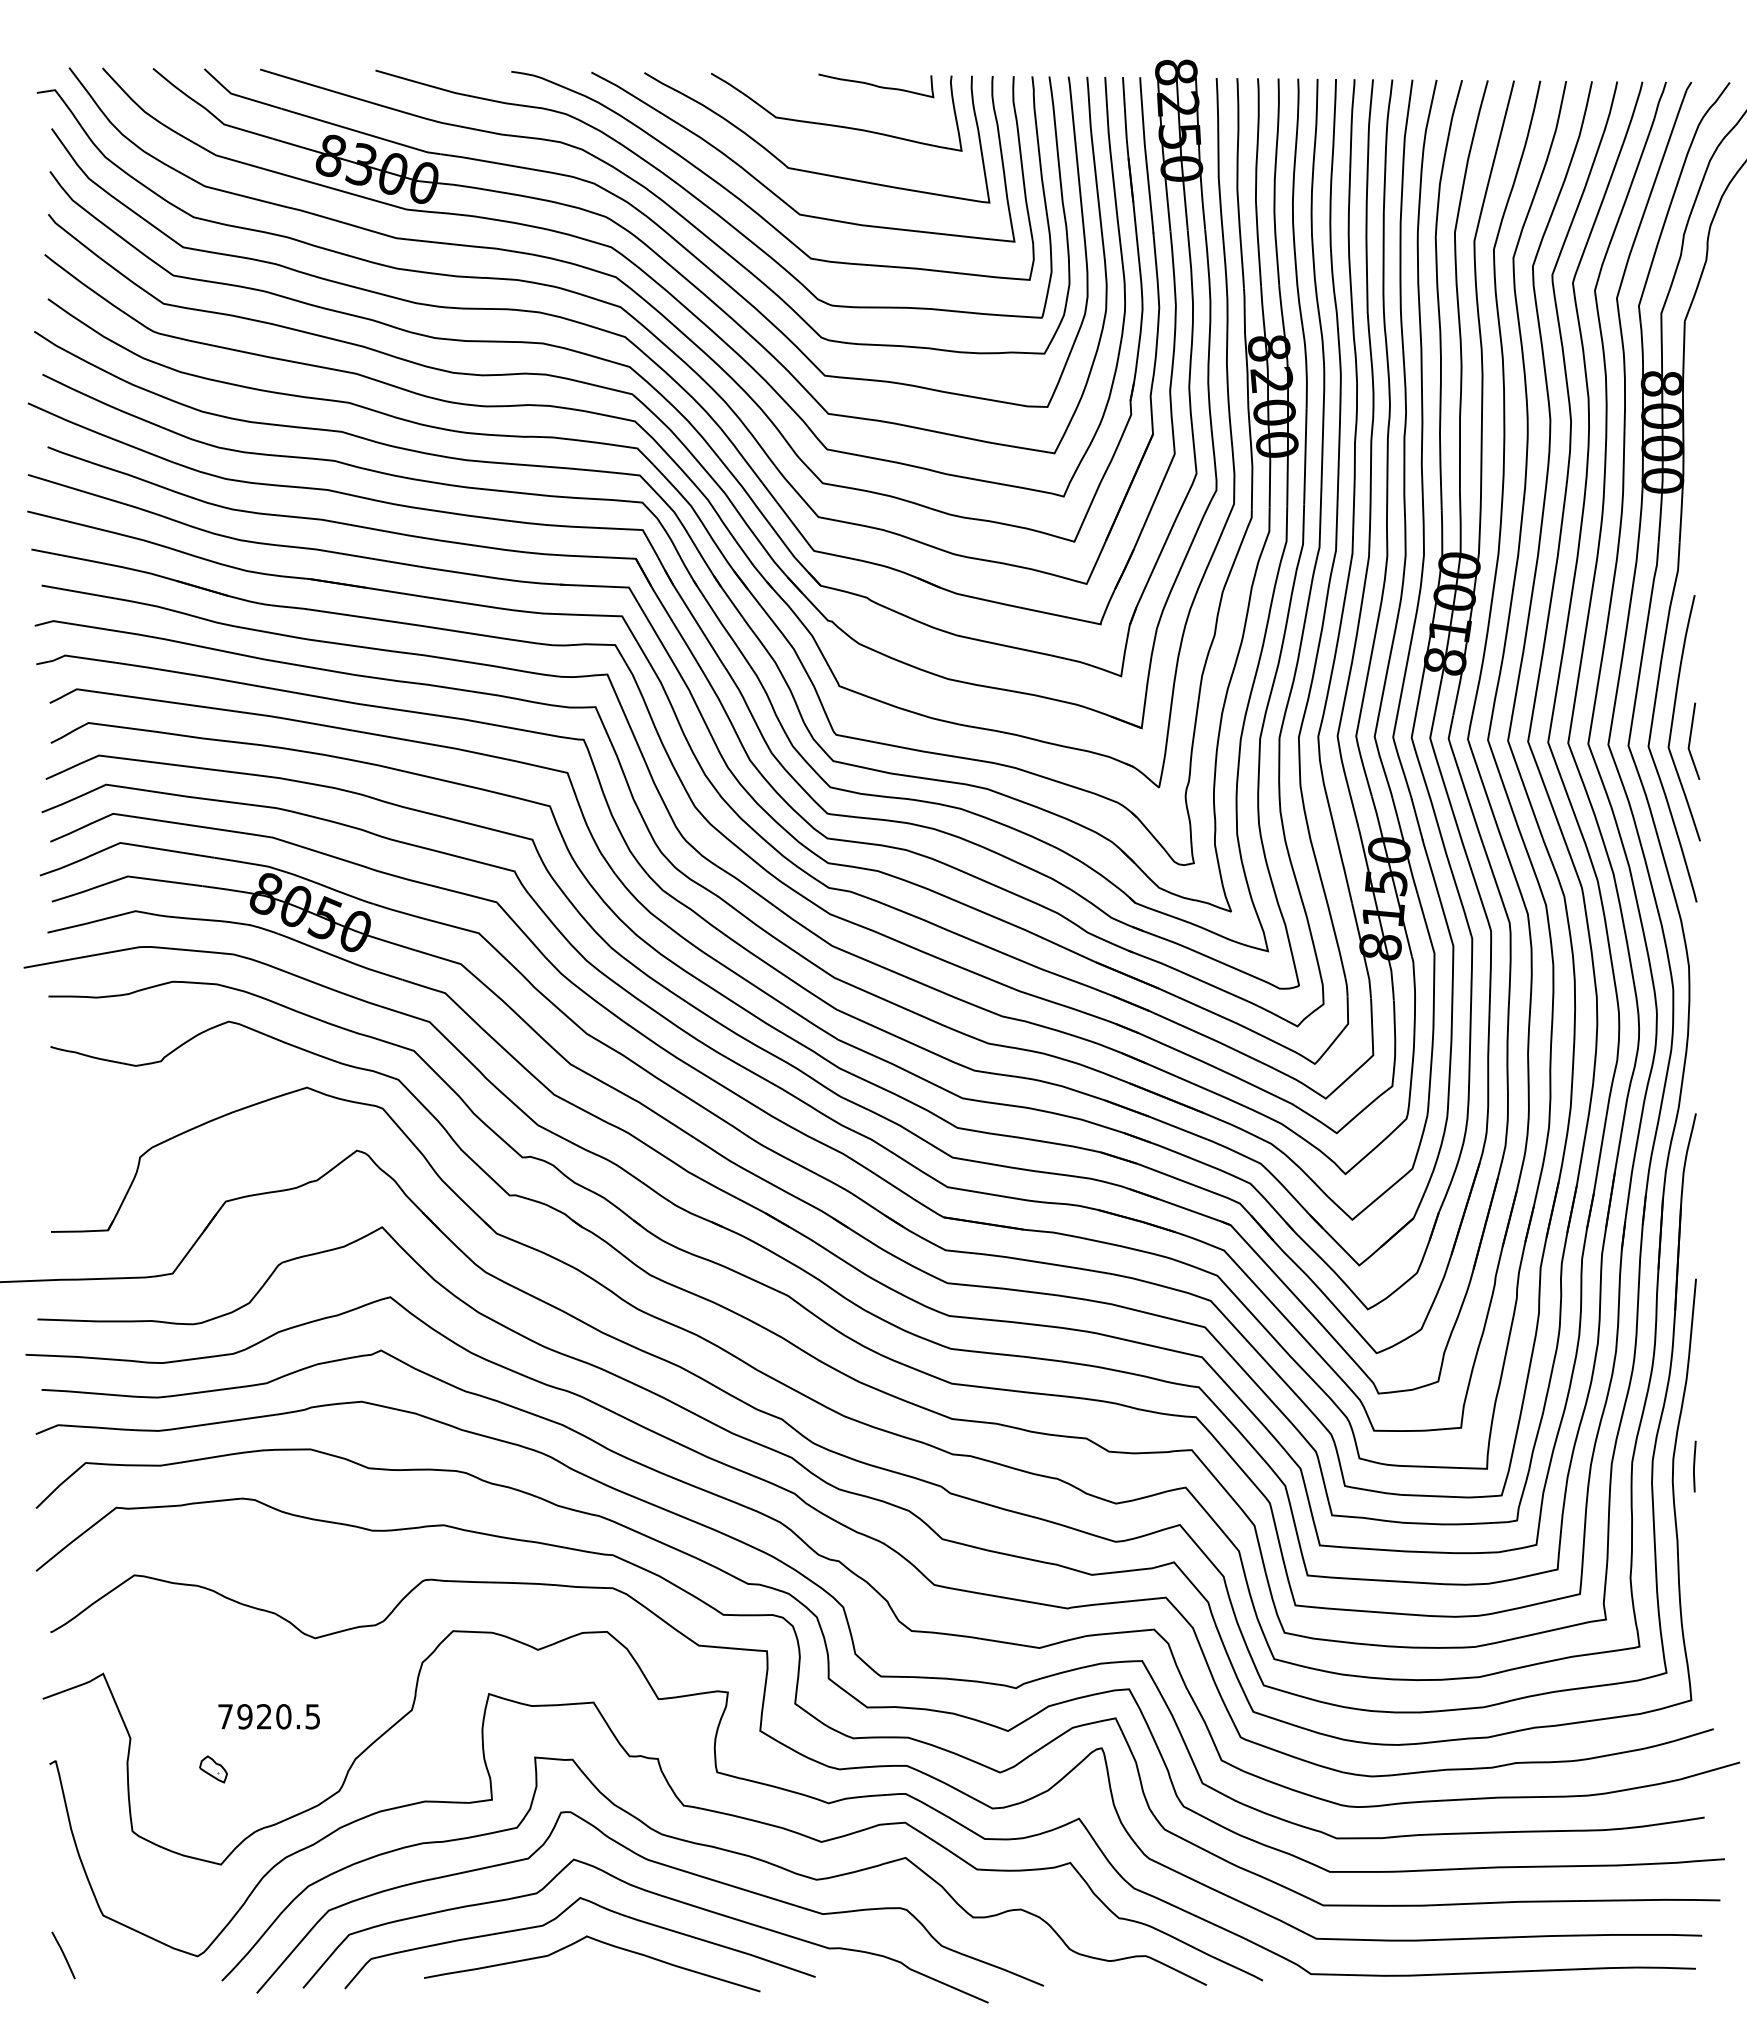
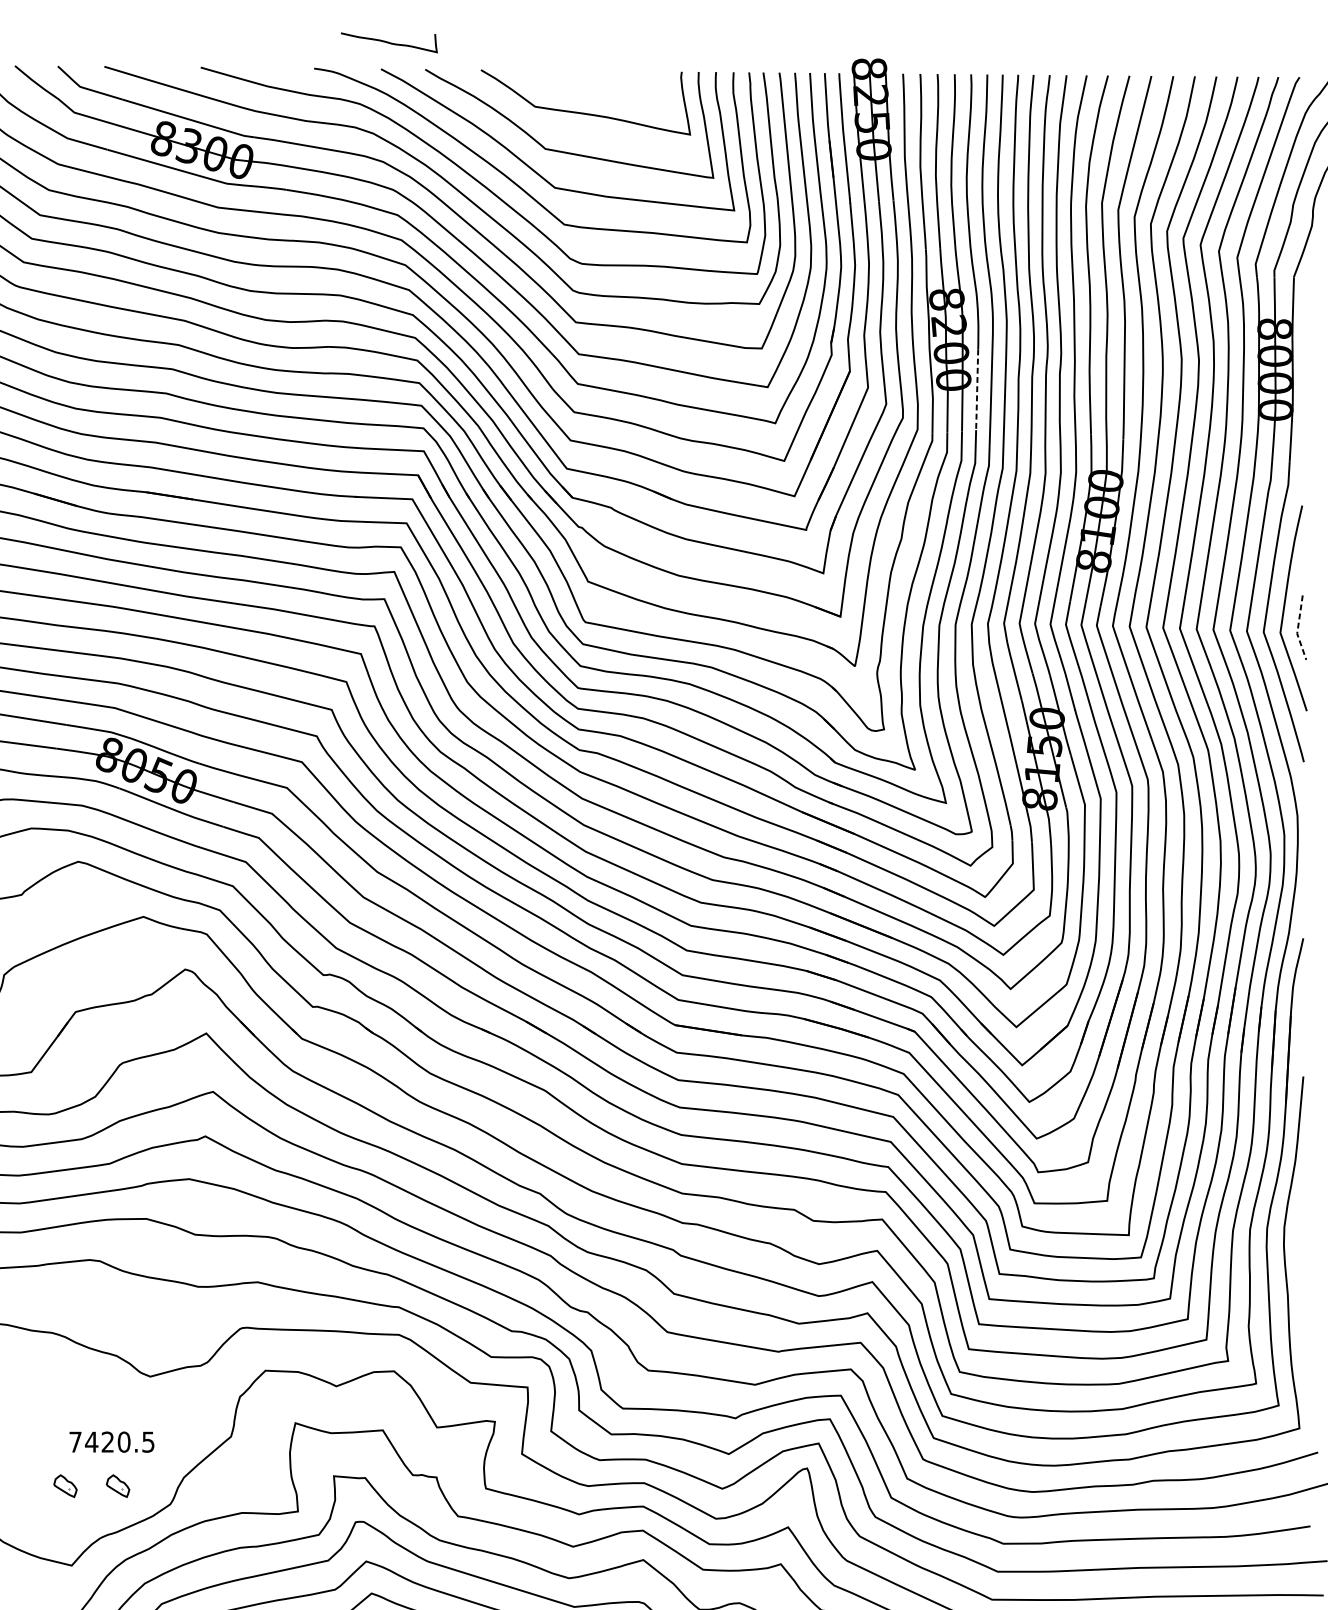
curve: (876, 85) -> (389, 42), moved
line: (1305, 457) -> (977, 390), solid -> dashed
line: (1689, 742) -> (1297, 628), solid -> dashed
line: (1694, 1466) -> (1302, 1233), removed
text: (244, 1716) -> (91, 1441), 7920.5 -> 7420.5
part: (276, 1769) -> (118, 1486), added

